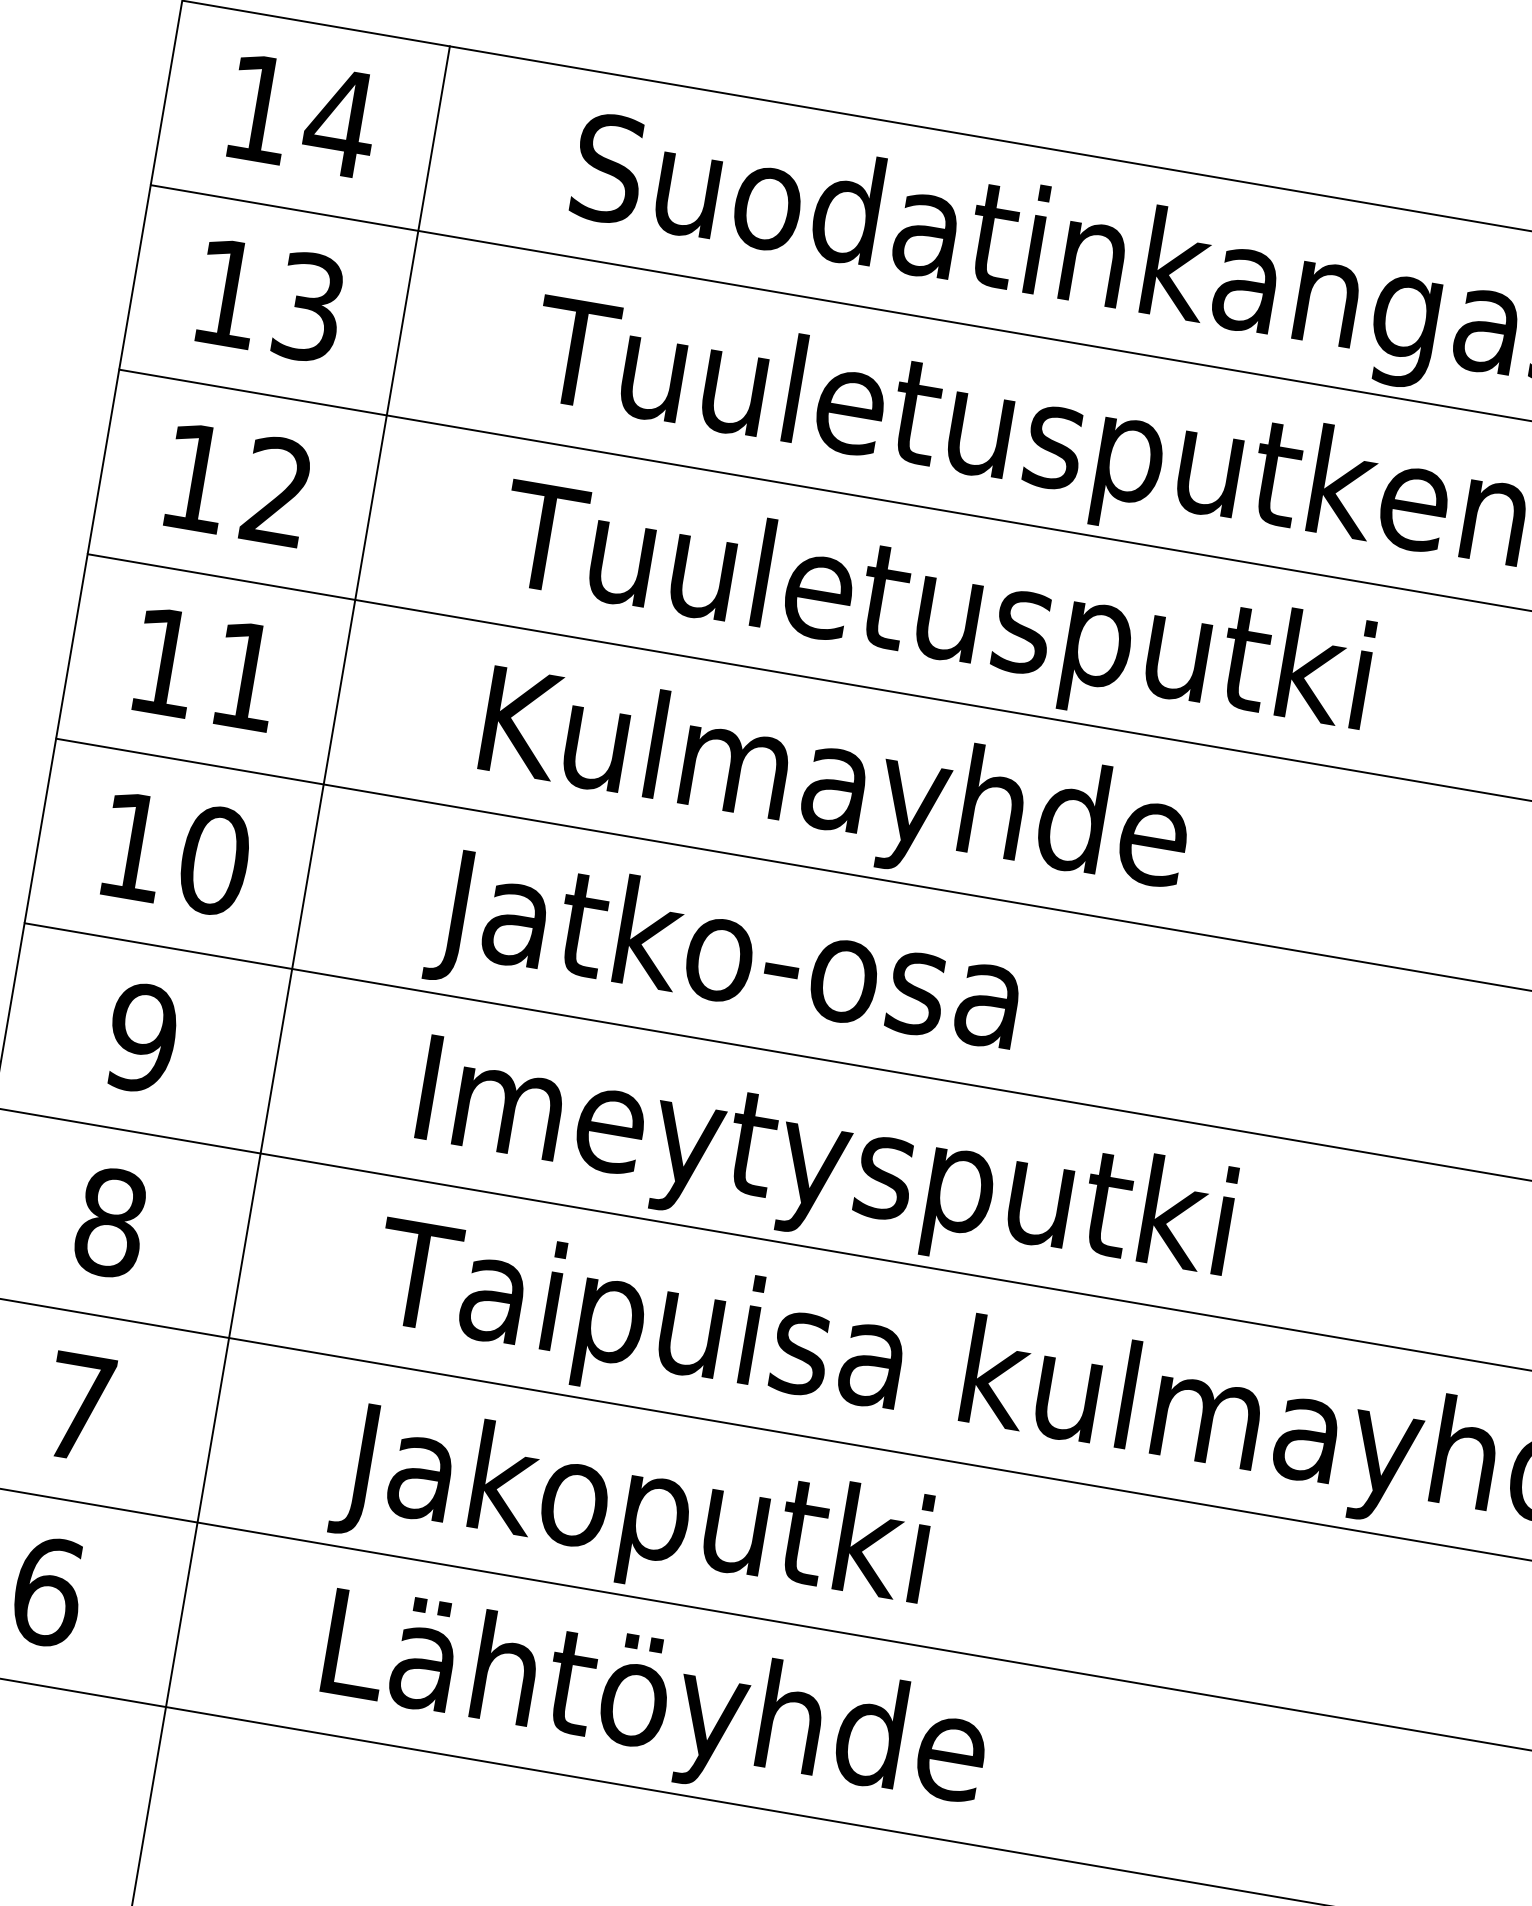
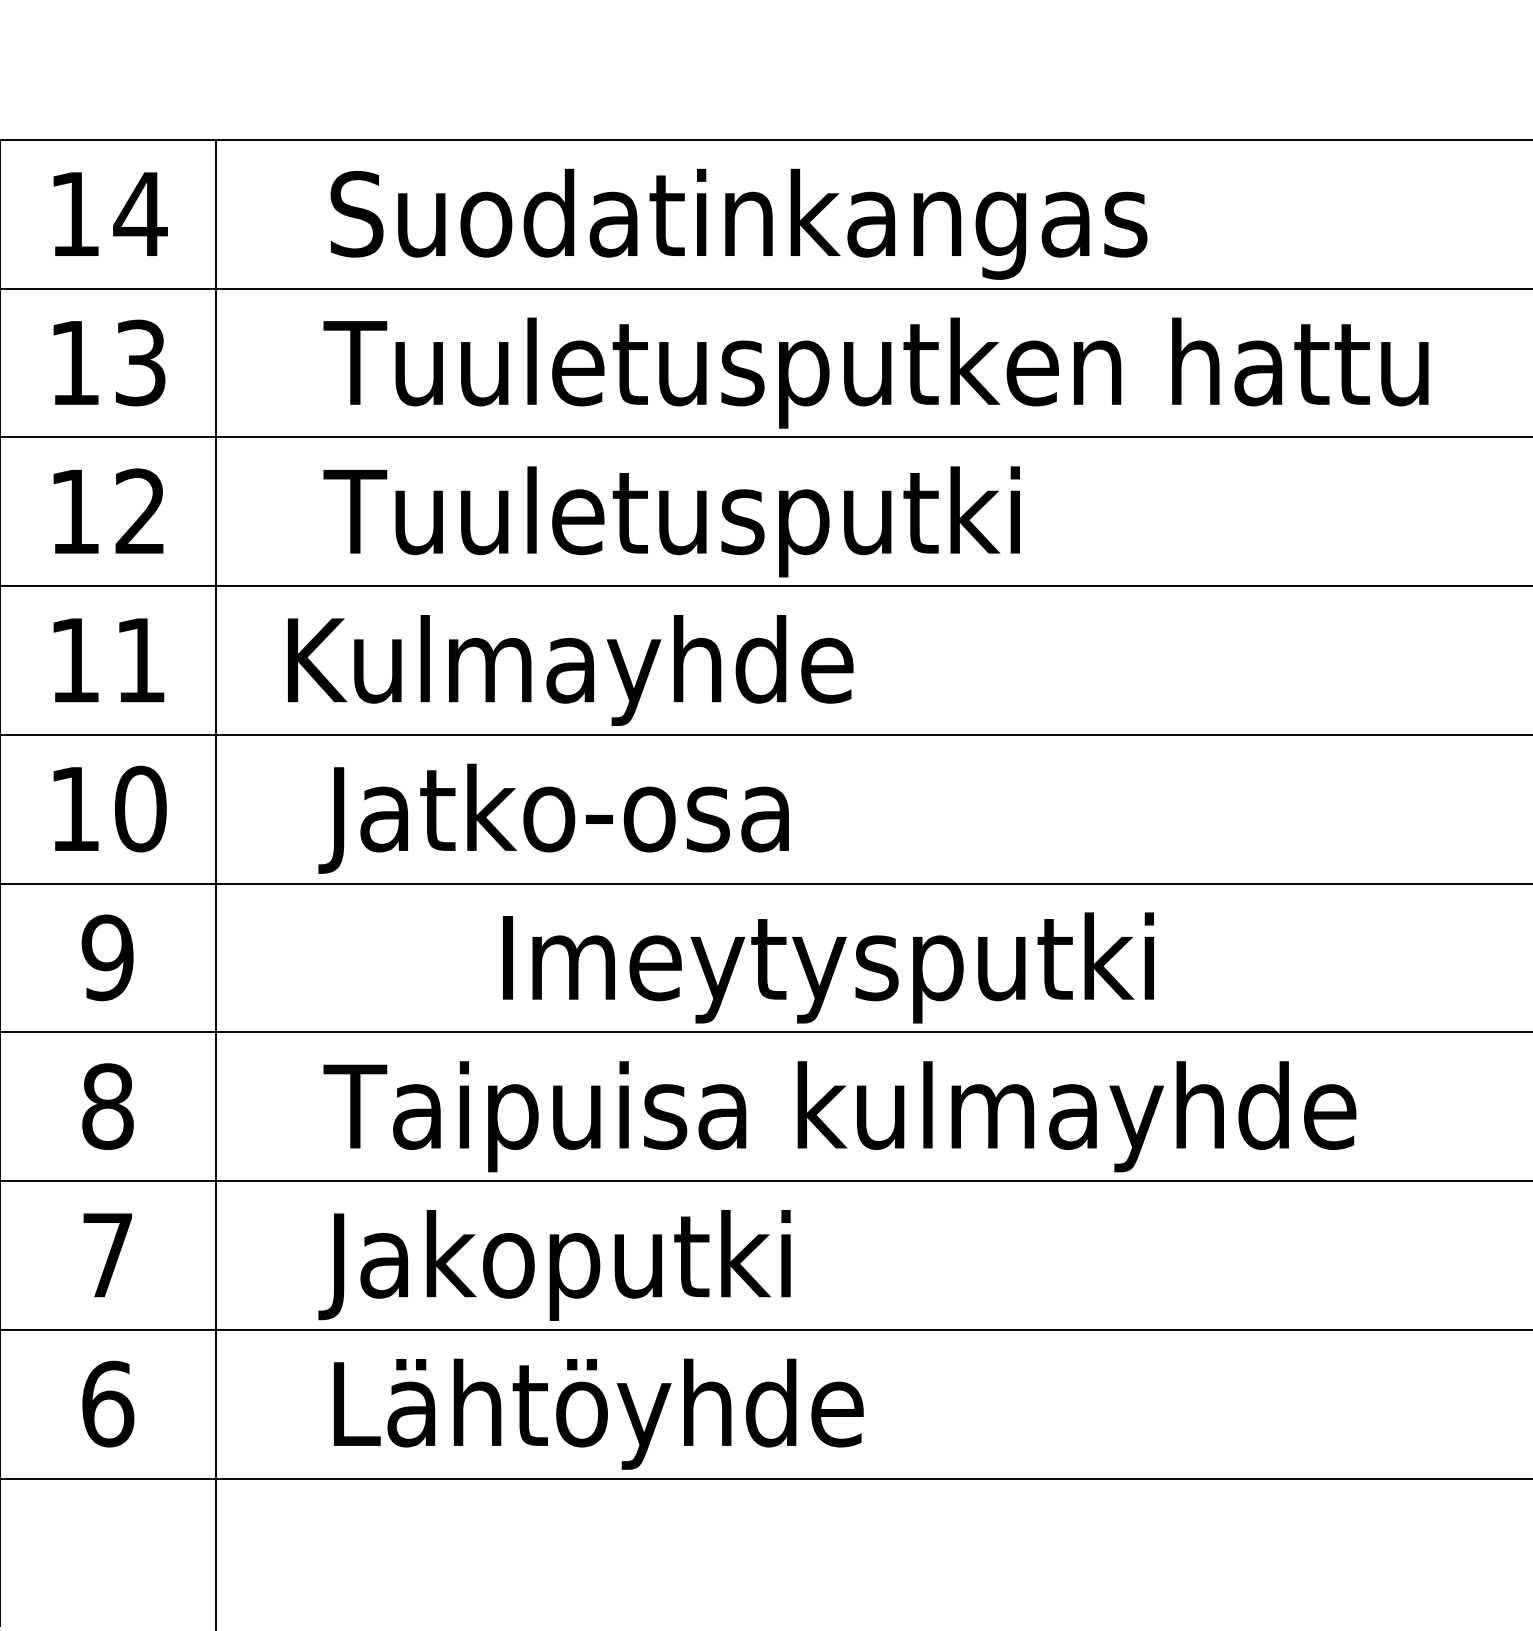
text: (834, 789) -> (570, 670), moved
text: (824, 1167) -> (828, 967), moved

